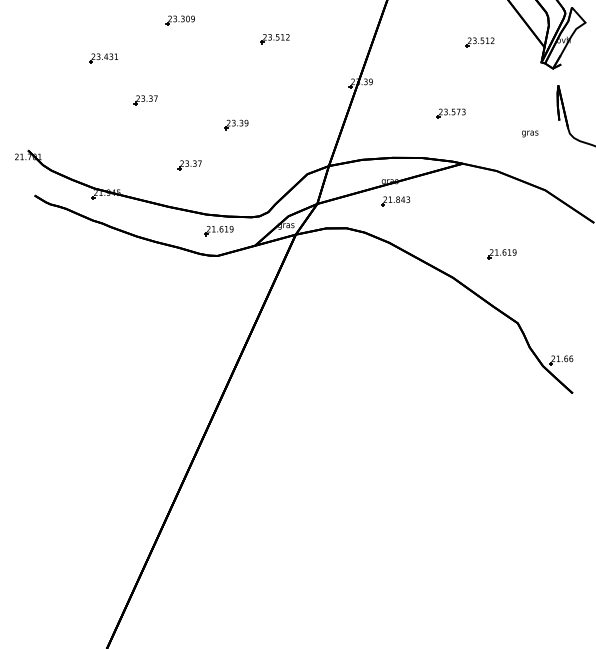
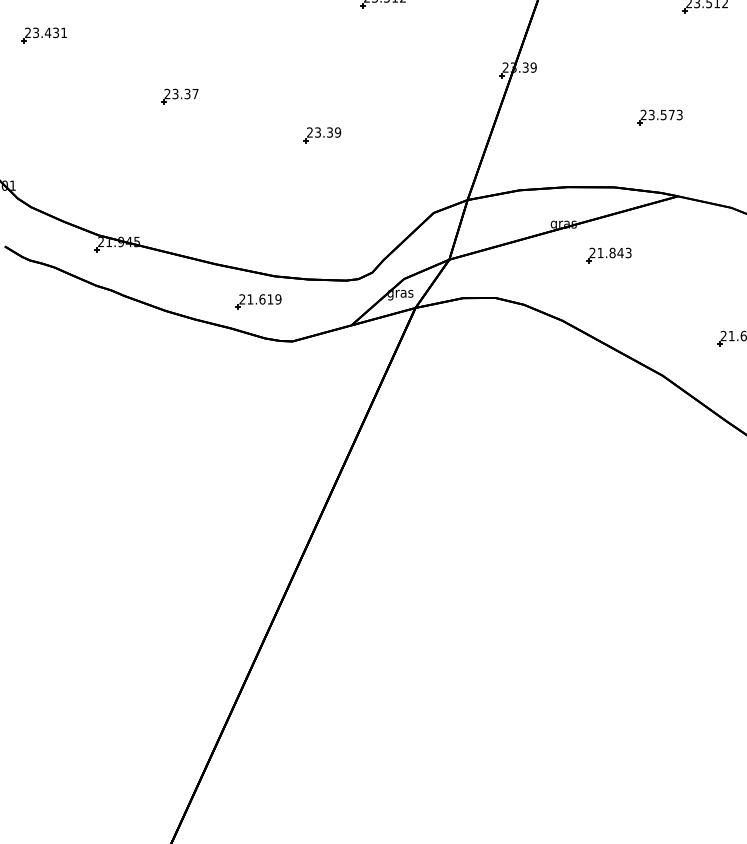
part: (103, 58) -> (43, 35), moved
part: (189, 165) -> (248, 199), removed
part: (395, 201) -> (608, 255), moved
part: (218, 231) -> (257, 302), moved

